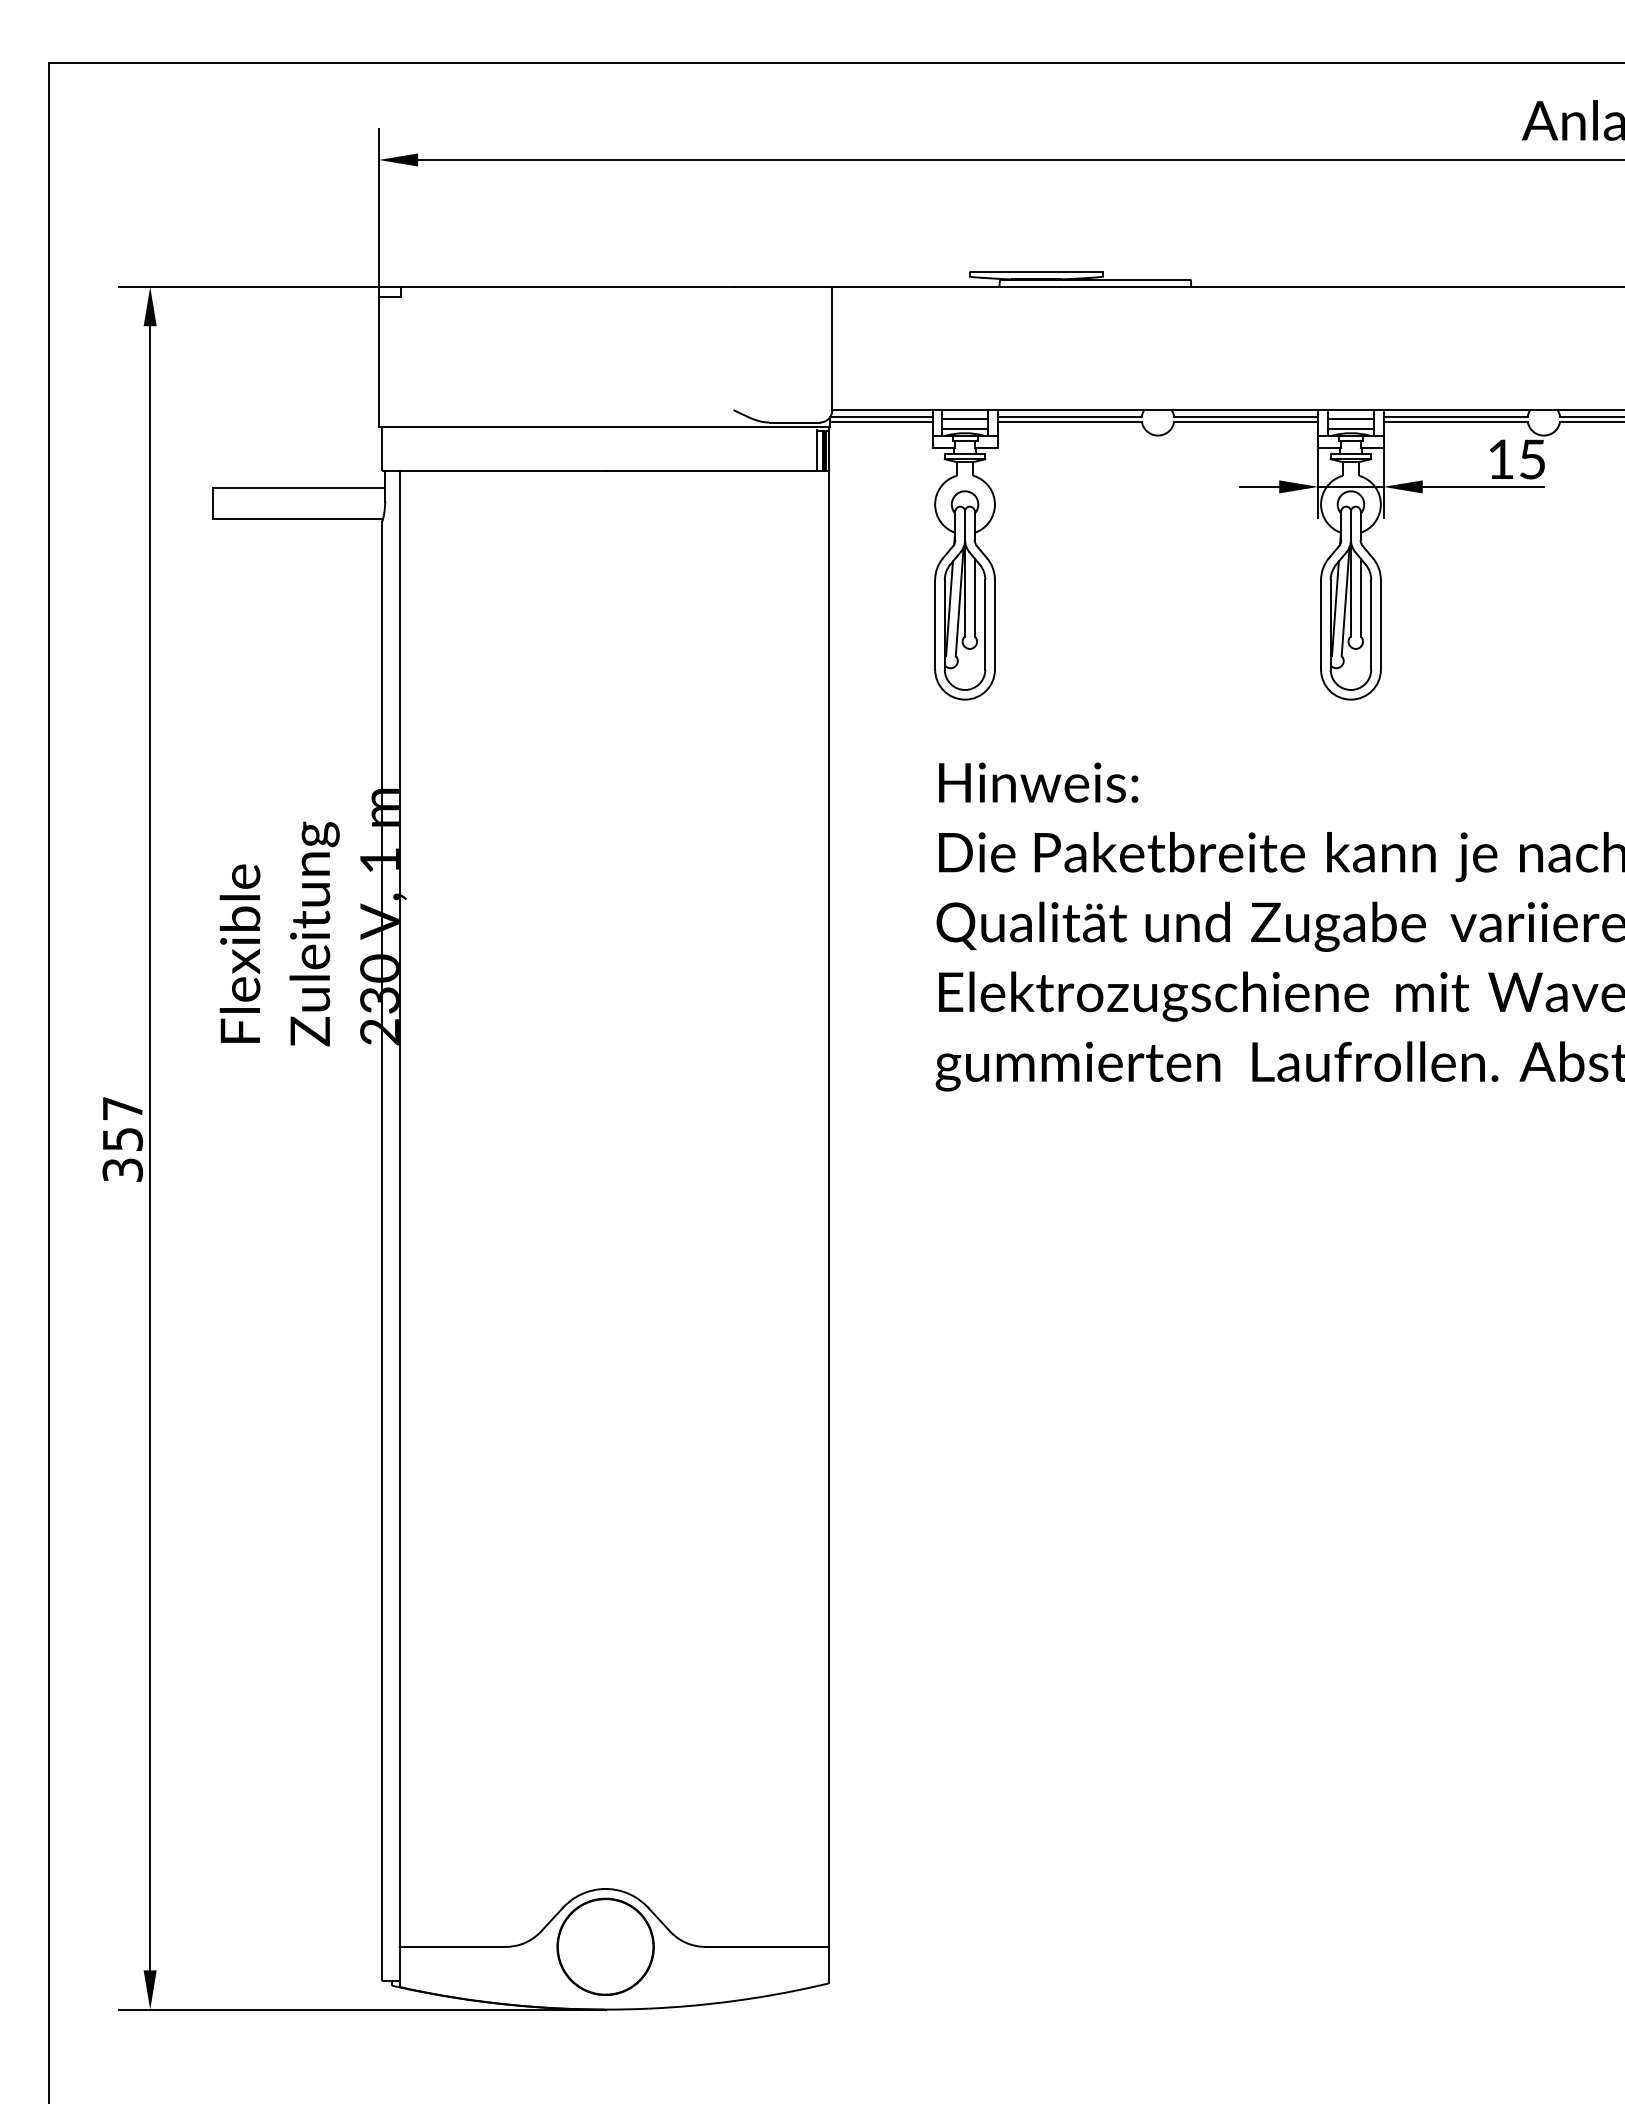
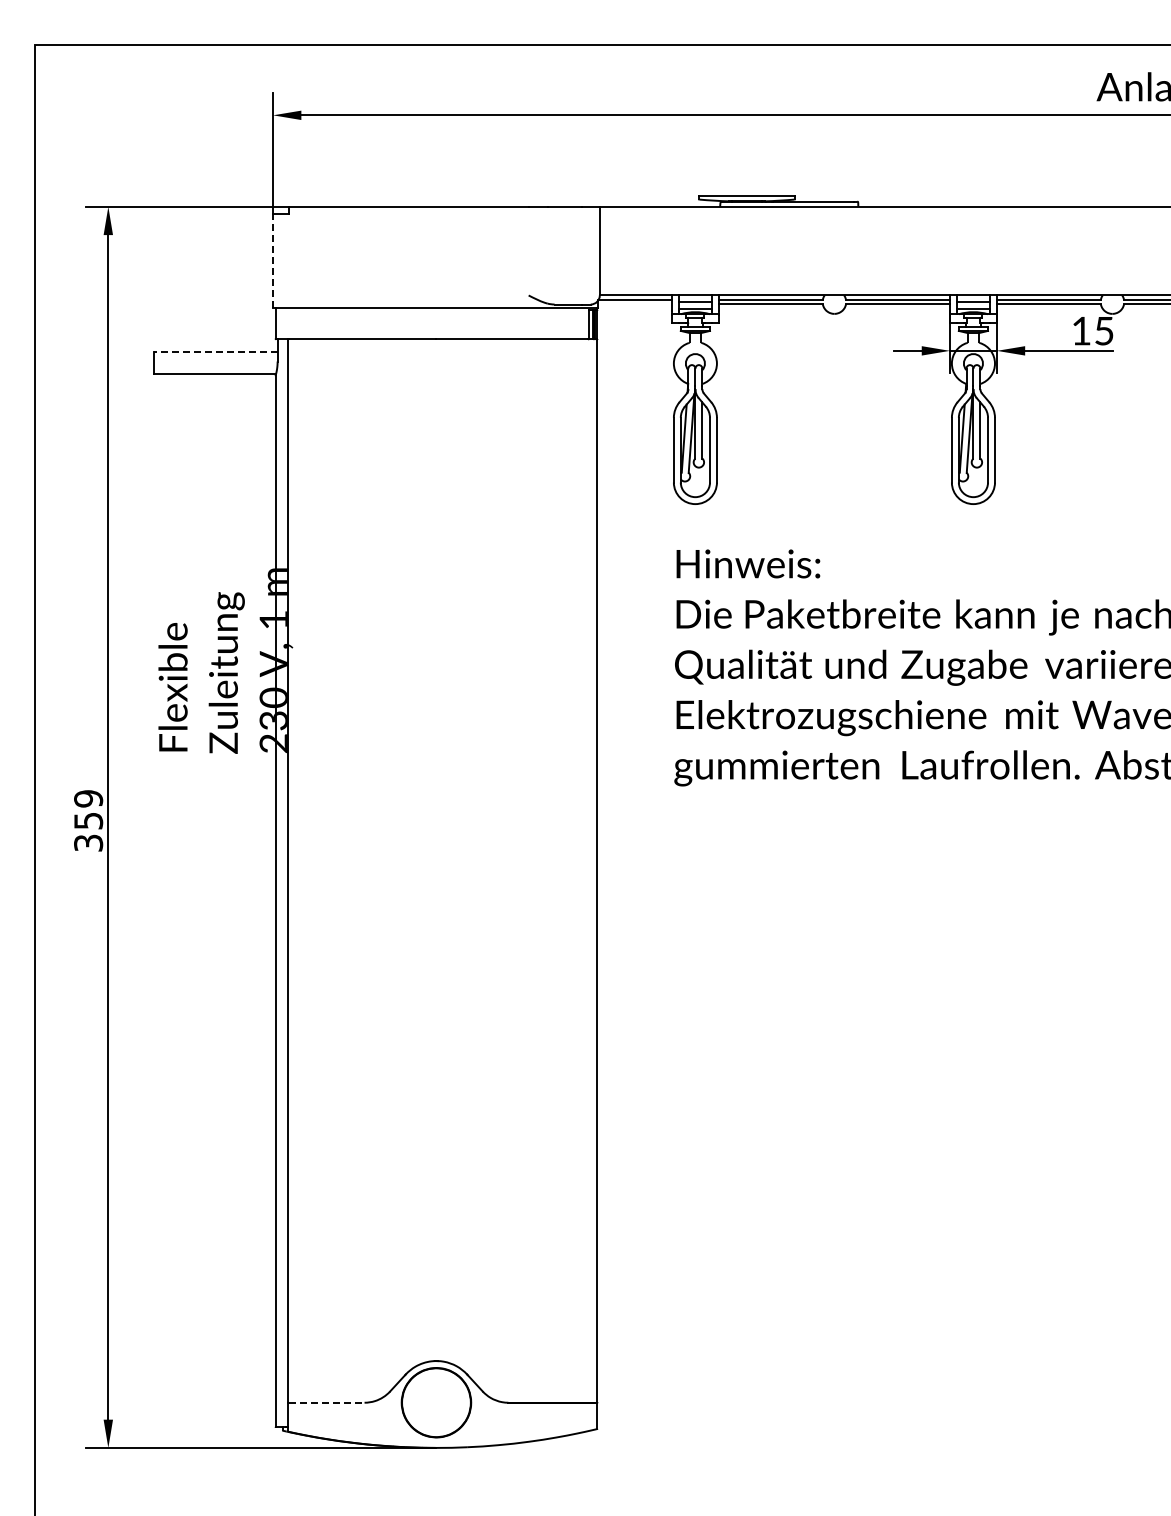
line: (379, 361) -> (273, 260), solid -> dashed
line: (880, 421) -> (634, 303), removed
line: (298, 487) -> (215, 351), solid -> dashed
text: (122, 1108) -> (88, 798), 357 -> 359
line: (453, 1946) -> (326, 1402), solid -> dashed

